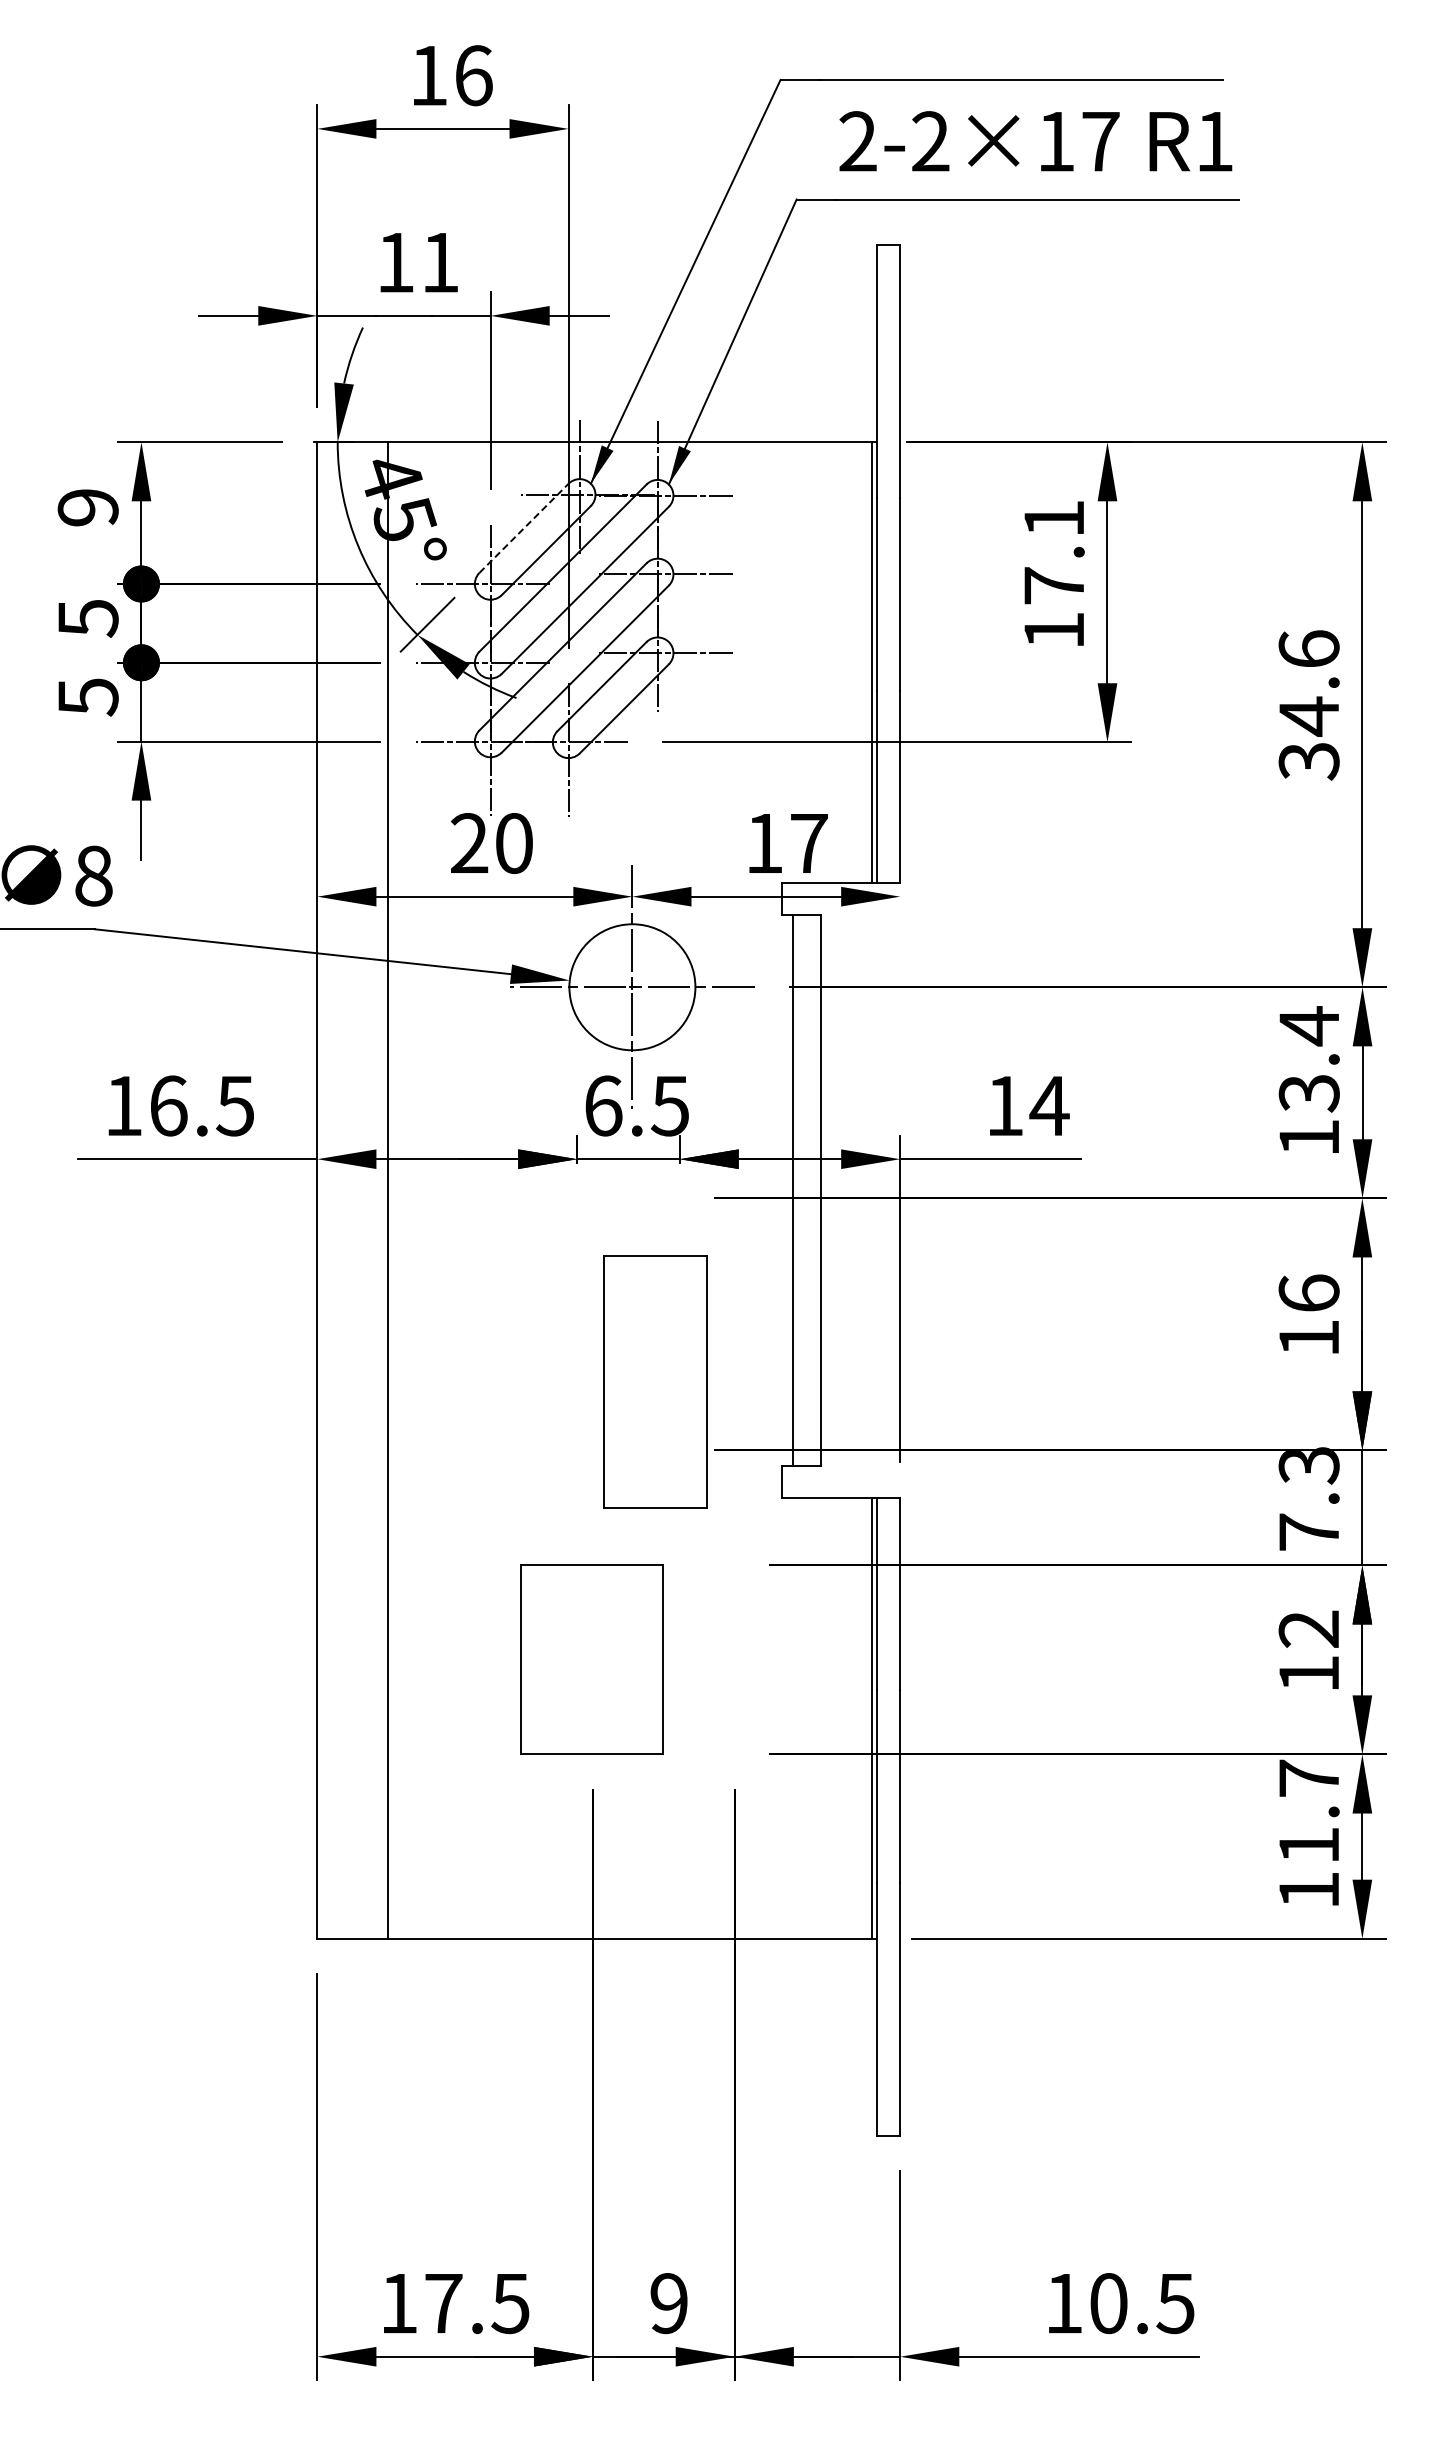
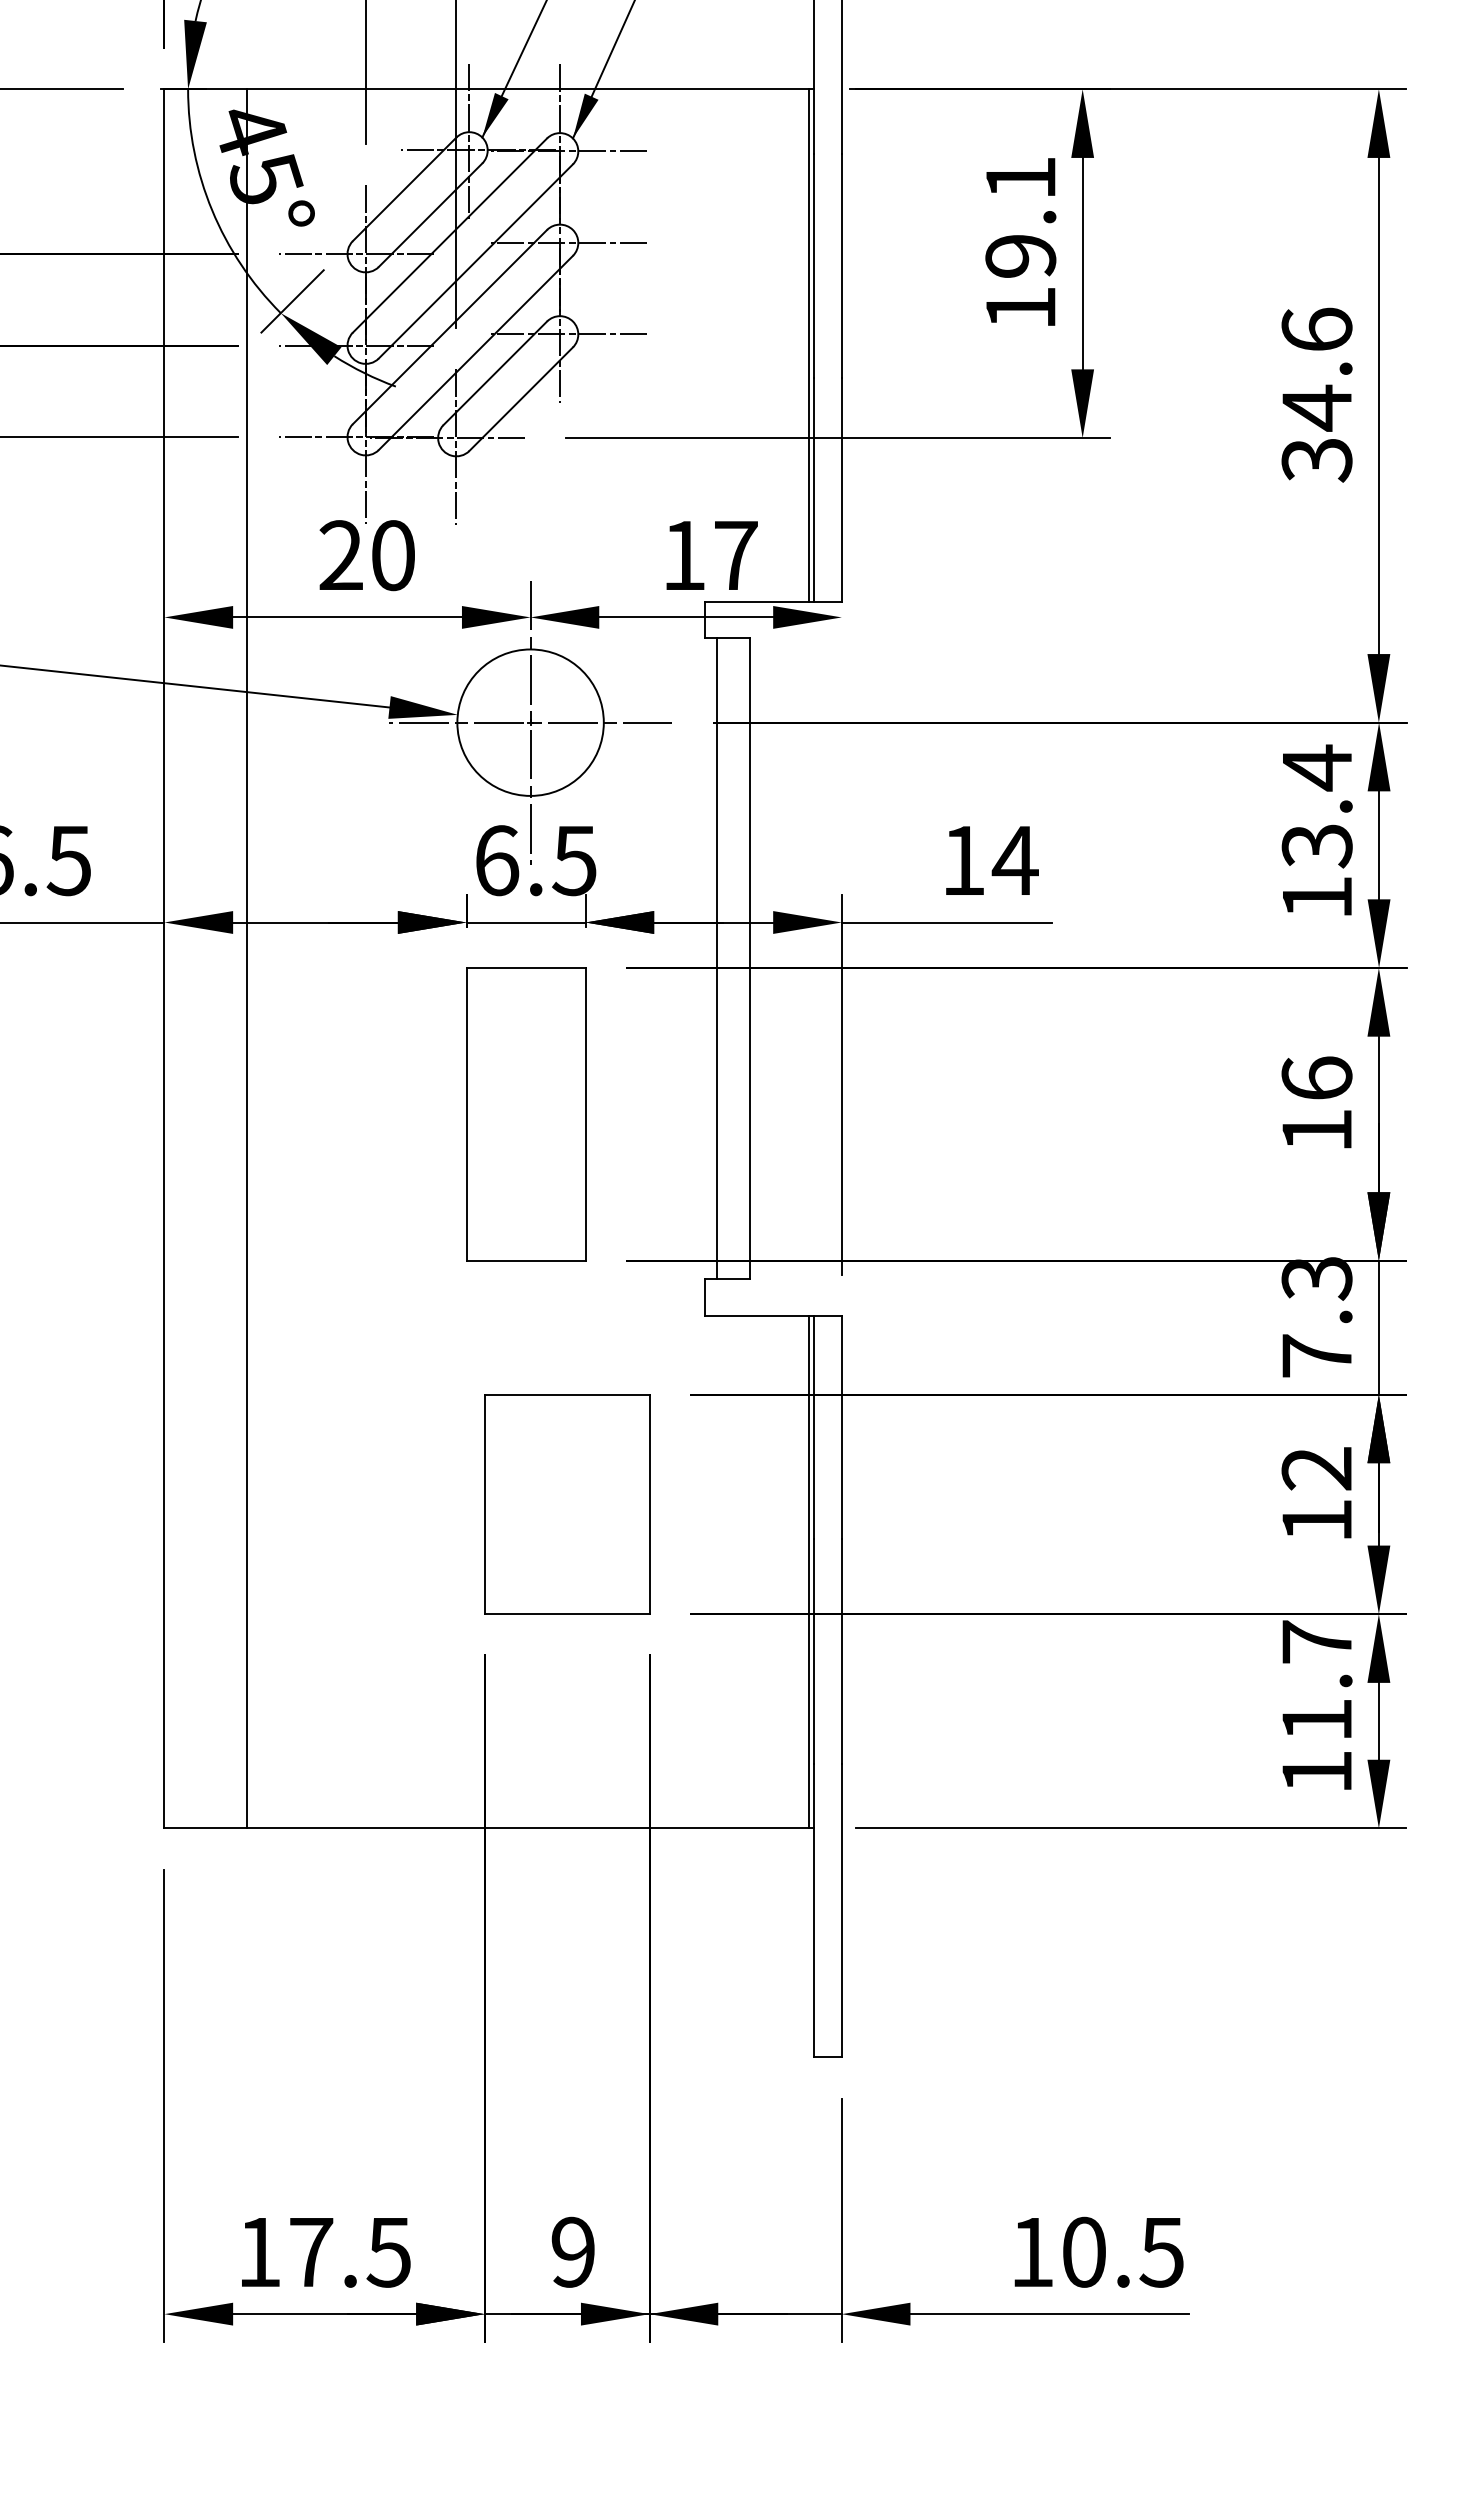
line: (524, 527) -> (405, 188), dashed -> solid
text: (1053, 585) -> (1019, 255), 17.1 -> 19.1
part: (655, 1381) -> (526, 1113), moved
part: (591, 1659) -> (566, 1503), moved

